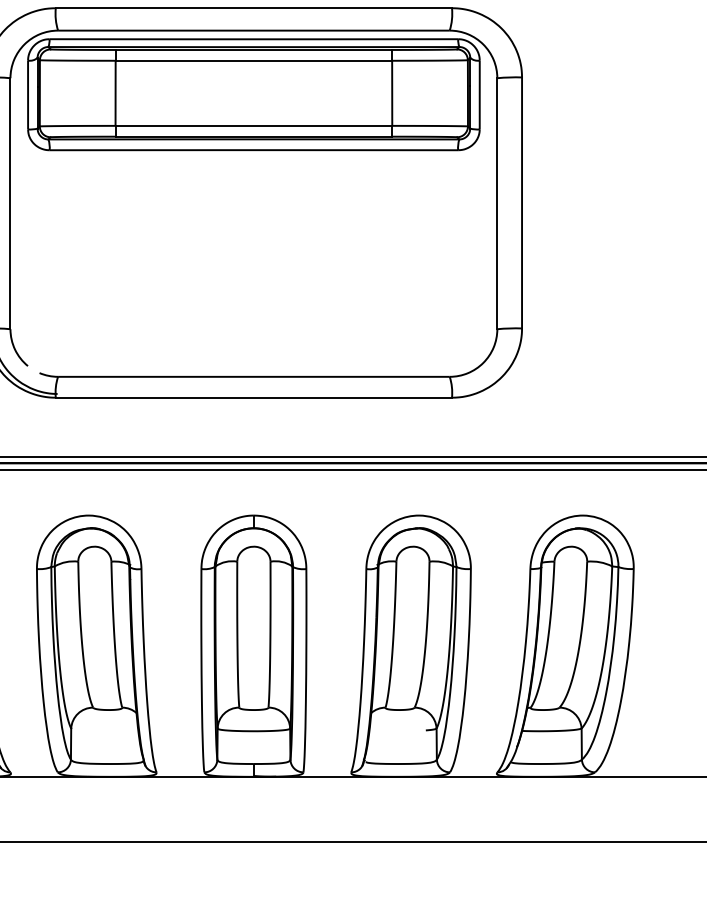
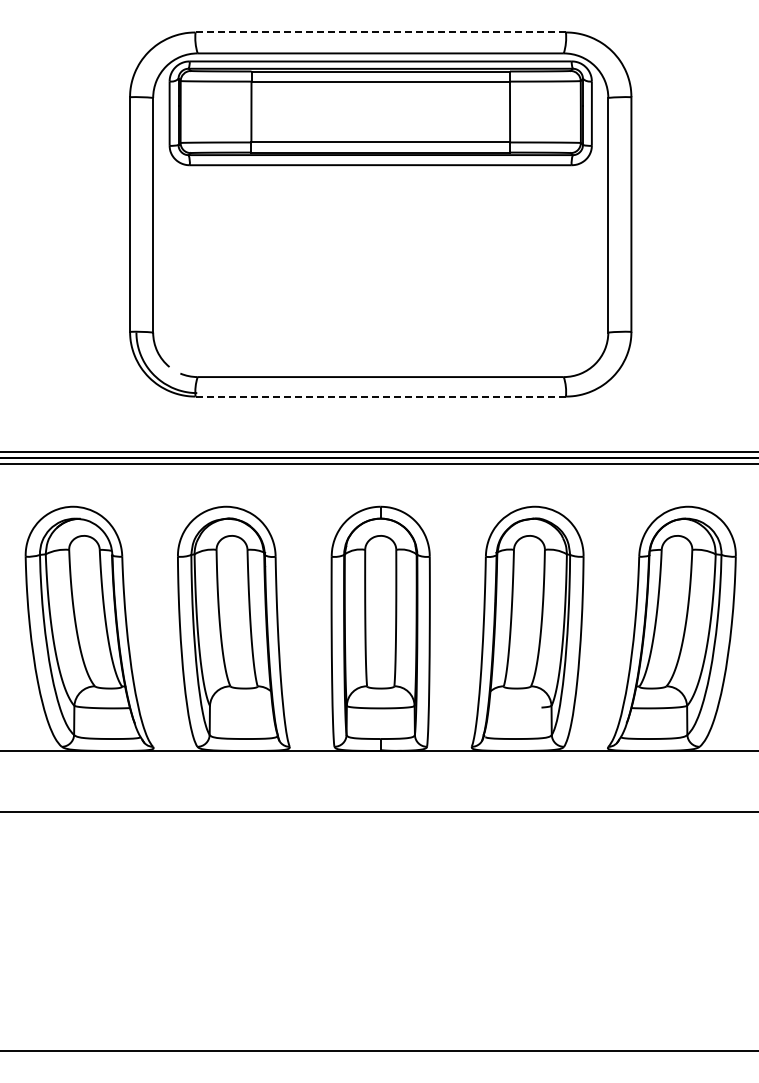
line: (254, 8) -> (381, 32), solid -> dashed
line: (253, 397) -> (380, 396), solid -> dashed

